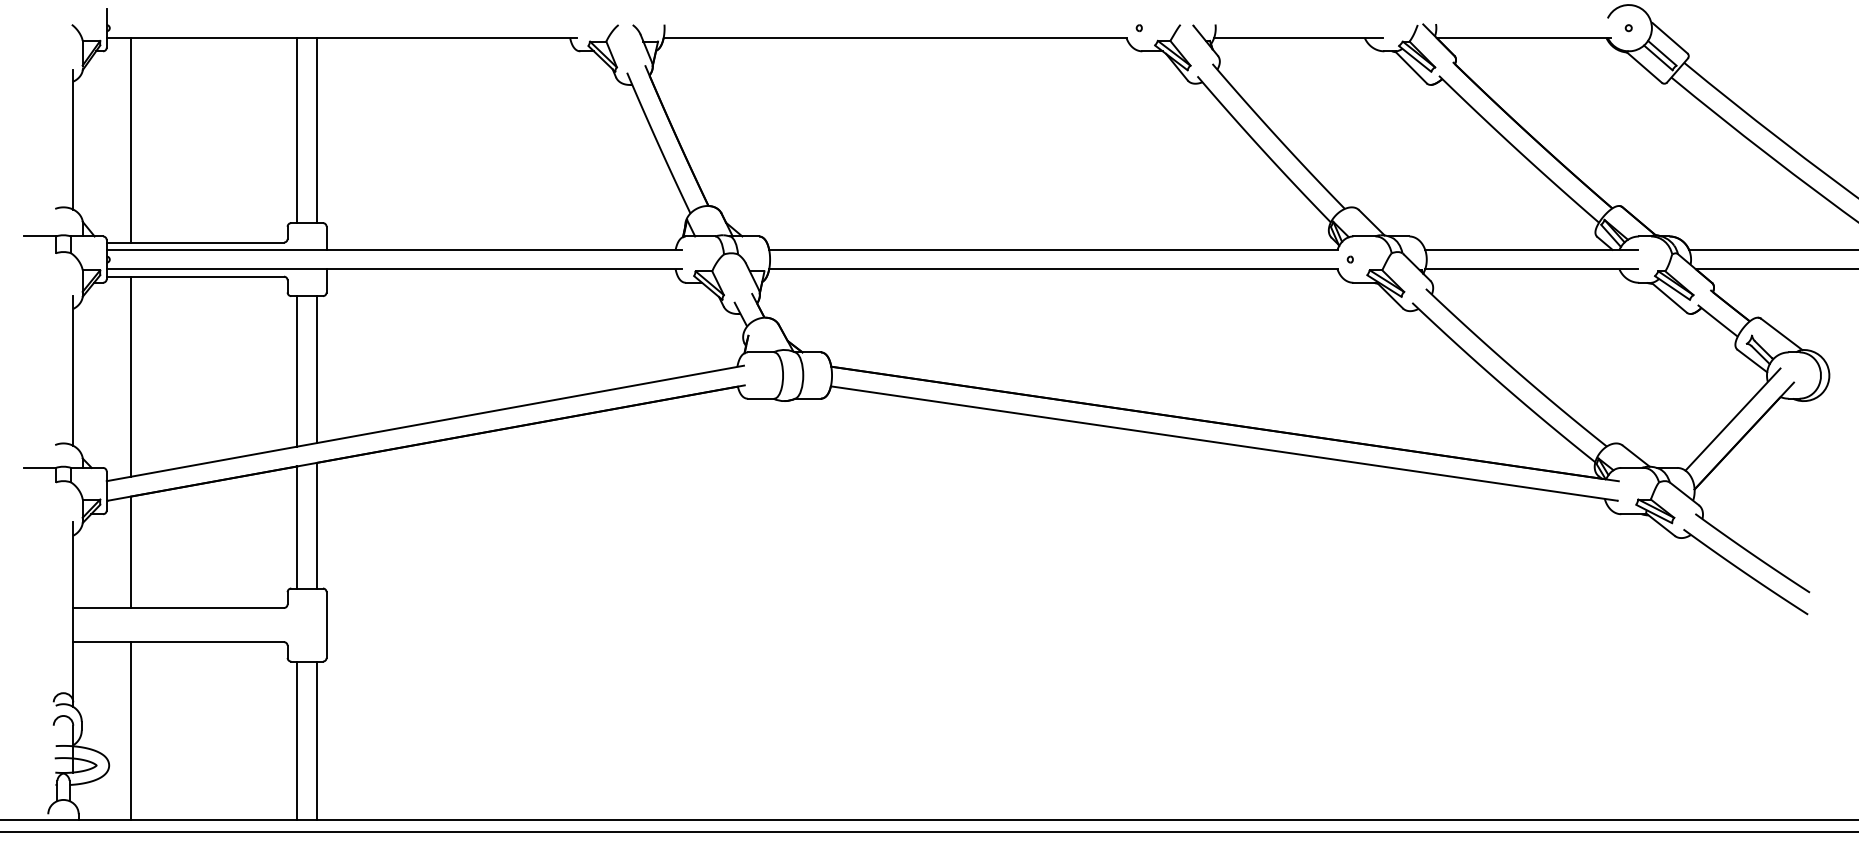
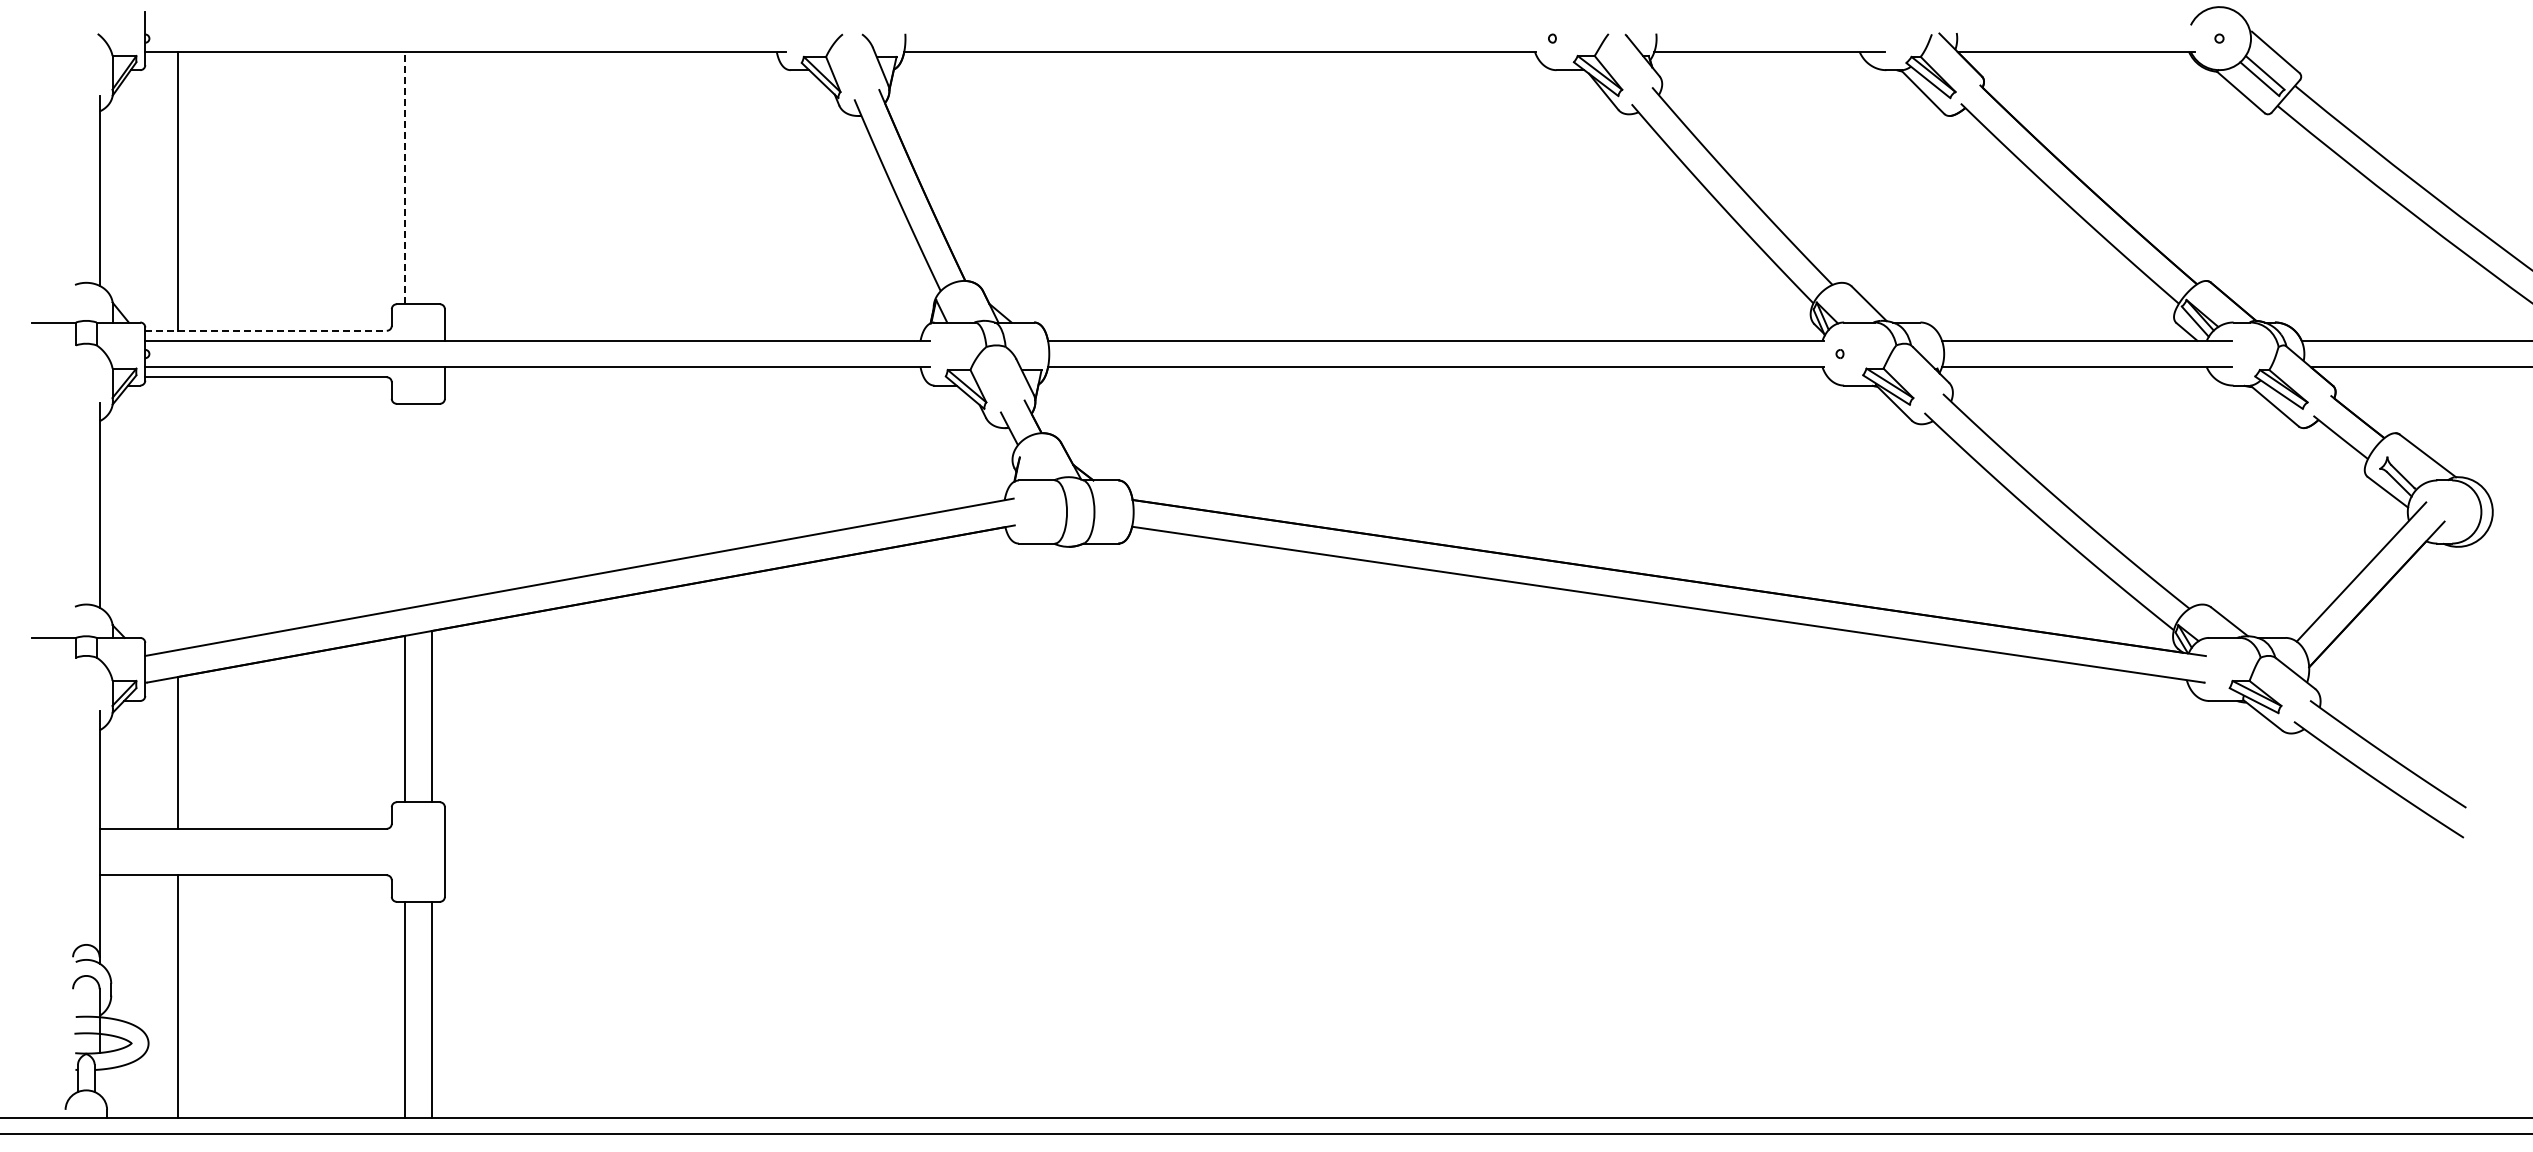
line: (297, 130) -> (405, 177), solid -> dashed
line: (316, 130) -> (431, 177), removed
line: (195, 242) -> (266, 330), solid -> dashed
line: (316, 369) -> (431, 503), removed
line: (297, 370) -> (405, 505), removed
line: (131, 376) -> (178, 513), removed

